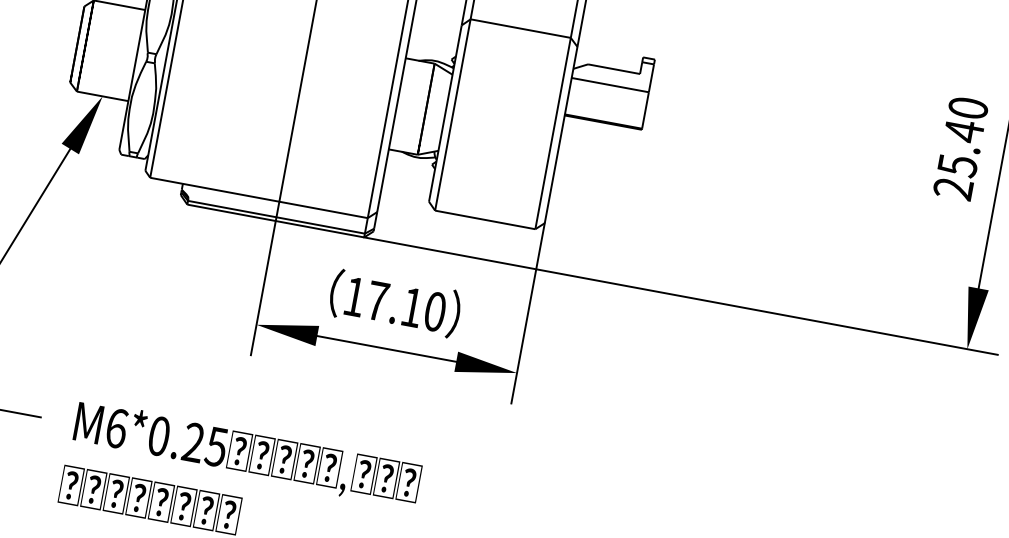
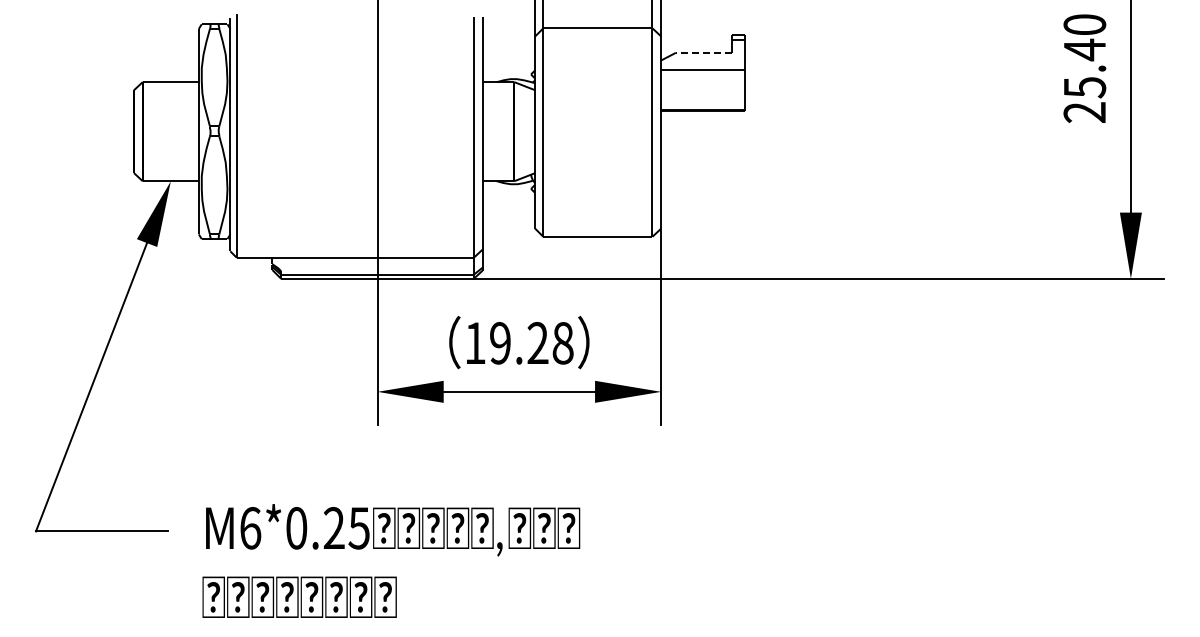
line: (613, 68) -> (703, 52), solid -> dashed
text: (406, 306) -> (531, 343), 17.10 -> 19.28

